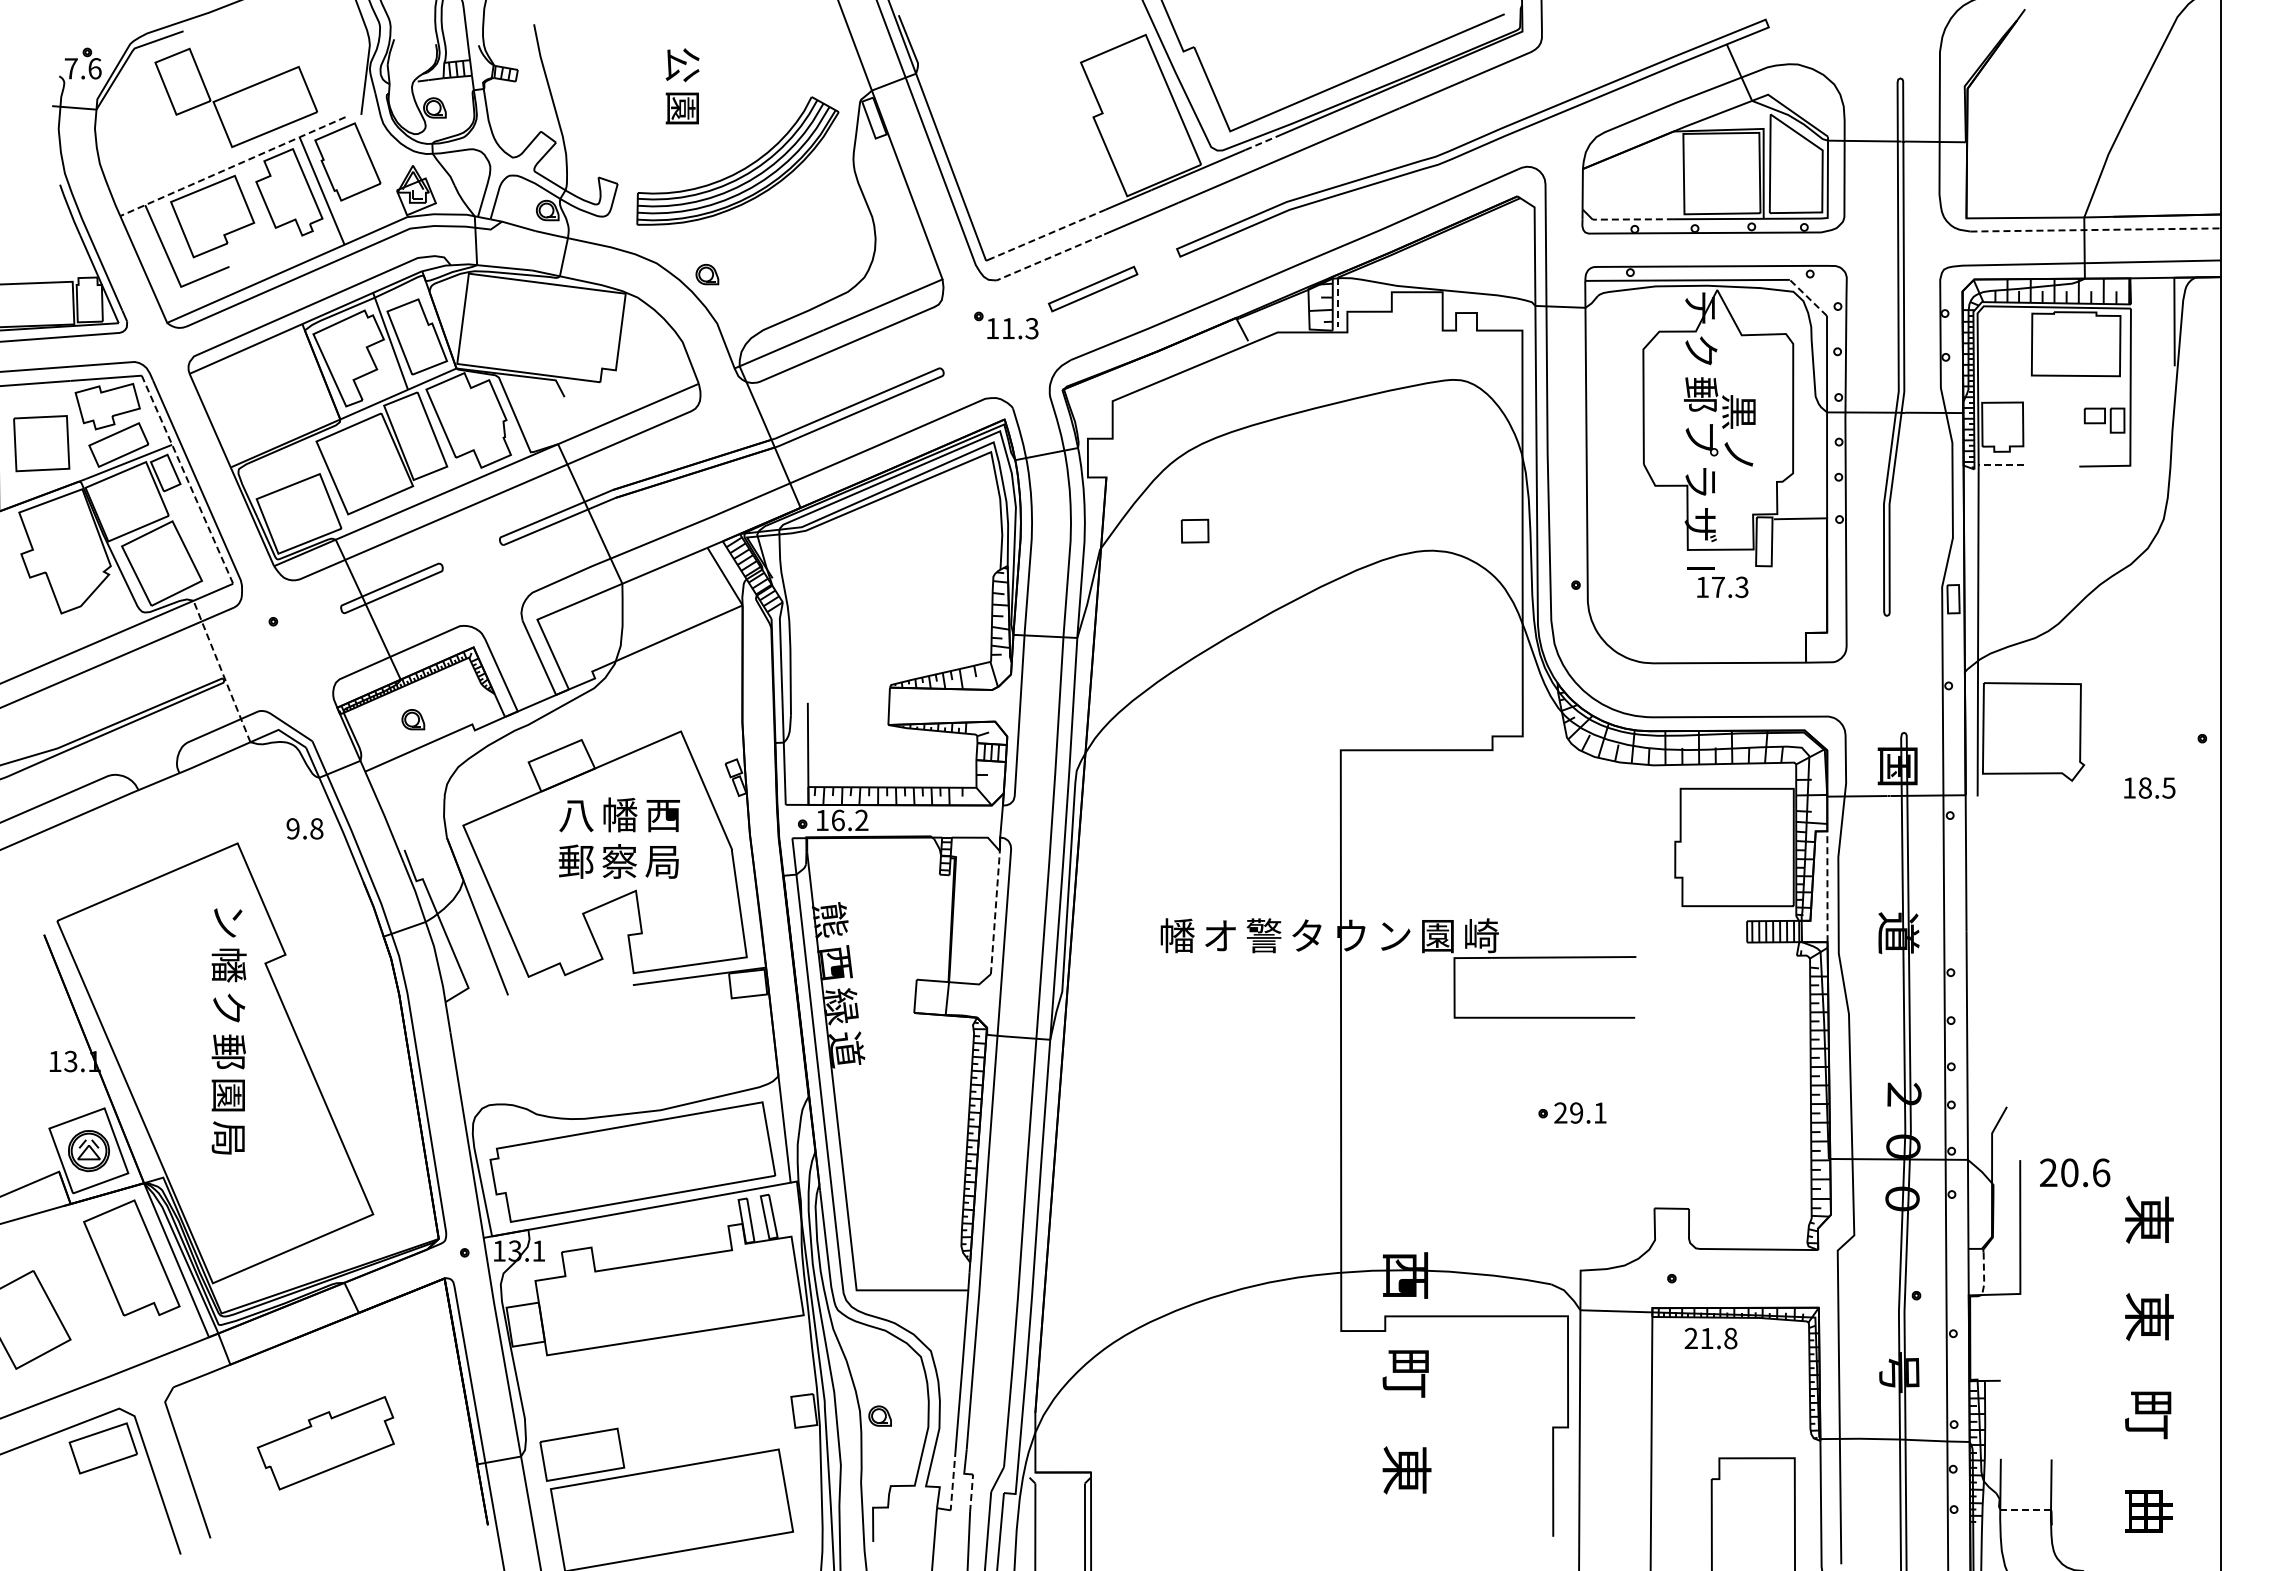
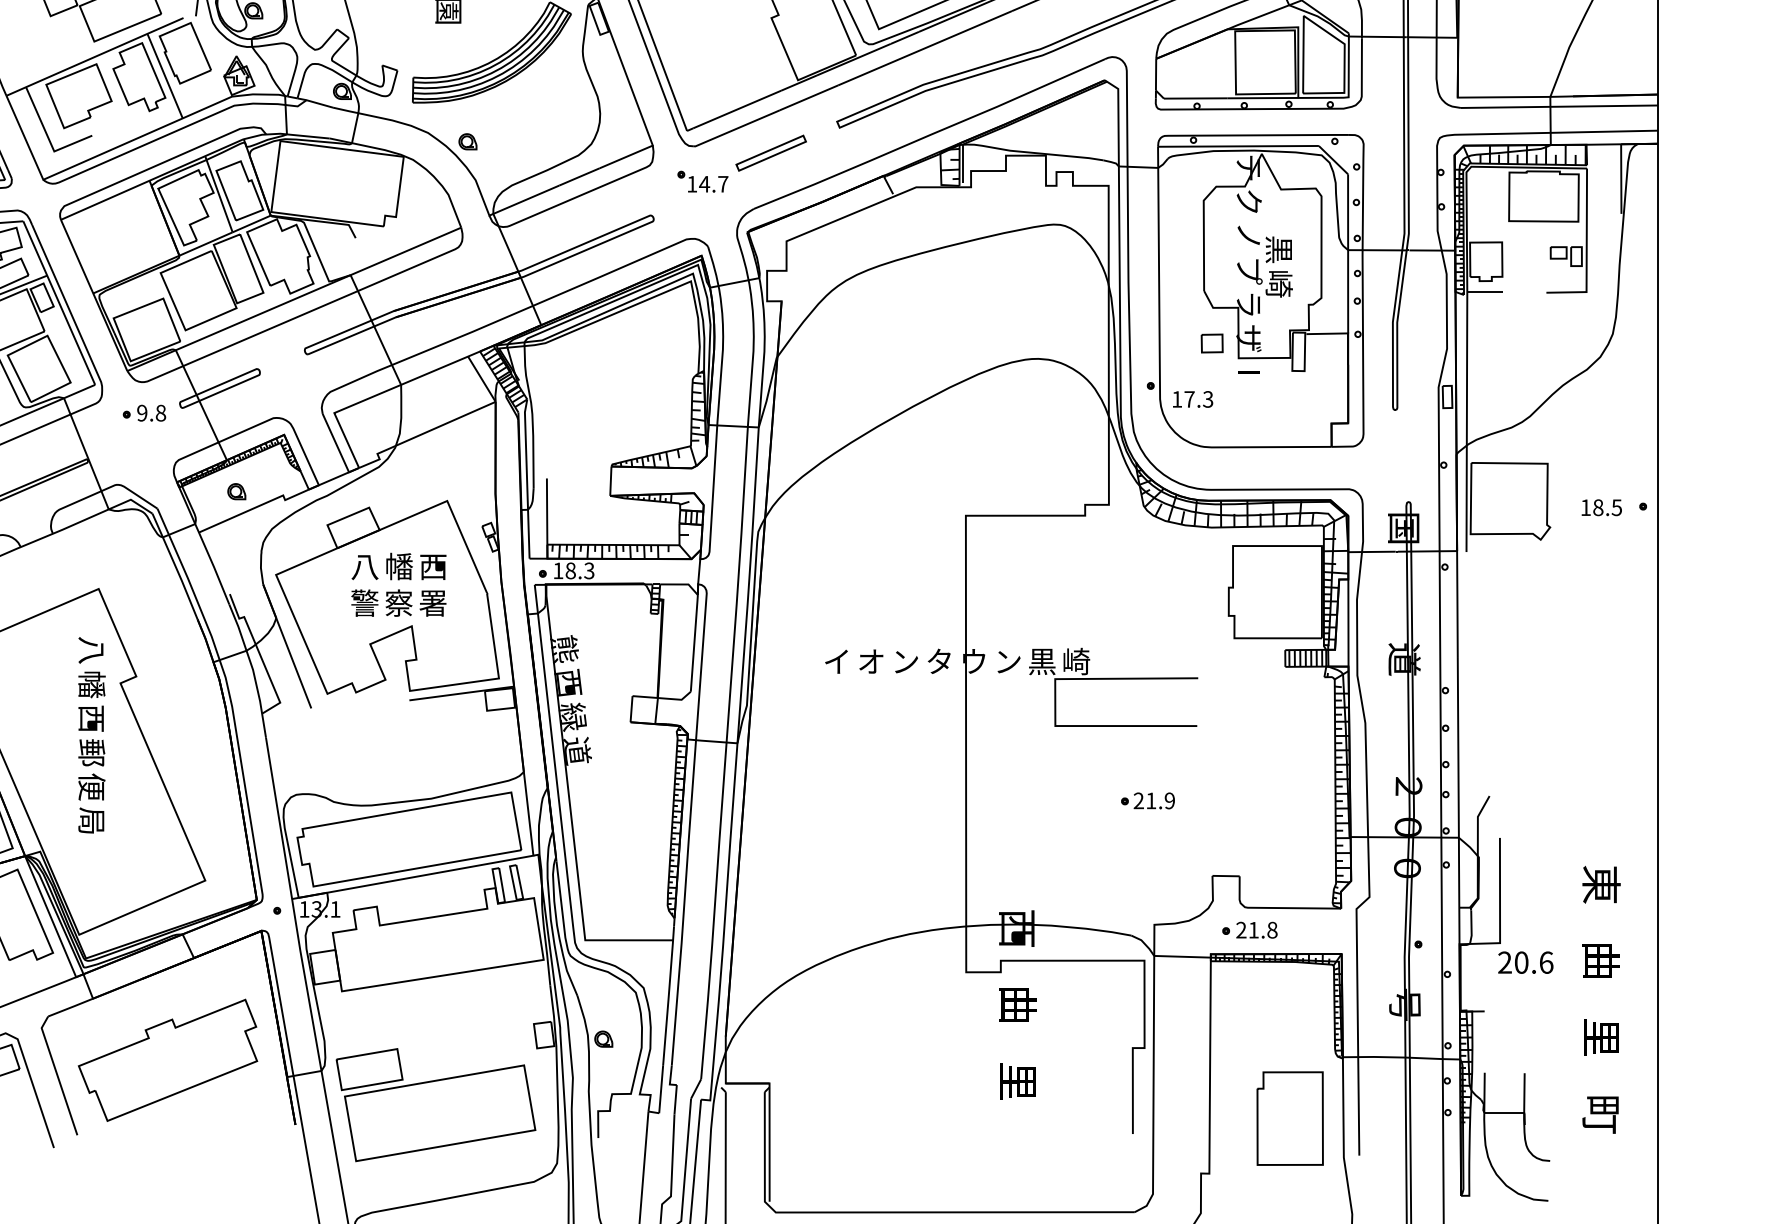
line: (1263, 142) -> (905, 37), dashed -> solid
line: (232, 166) -> (94, 56), dashed -> solid
line: (1633, 219) -> (1195, 98), dashed -> solid
line: (2095, 229) -> (1559, 106), dashed -> solid
line: (1049, 233) -> (736, 109), dashed -> solid
line: (1049, 257) -> (736, 128), dashed -> solid
line: (1808, 297) -> (1333, 159), dashed -> solid
line: (1337, 302) -> (963, 163), dashed -> solid
text: (1019, 328) -> (713, 184), 11.3 -> 14.7
text: (1701, 394) -> (1249, 236), 郵 -> ノ
text: (1739, 455) -> (1279, 284), ノ -> 崎
line: (2001, 465) -> (1485, 291), dashed -> solid
line: (187, 479) -> (59, 302), dashed -> solid
part: (1194, 530) -> (1211, 342), moved
text: (1722, 587) -> (1192, 399), moved
line: (221, 671) -> (86, 453), dashed -> solid
text: (2149, 787) -> (1601, 507), moved
text: (849, 820) -> (579, 570), 16.2 -> 18.3
text: (304, 828) -> (151, 412), moved
text: (575, 861) -> (364, 603), 郵 -> 警
text: (662, 861) -> (432, 603), 局 -> 署
line: (1827, 886) -> (1348, 622), dashed -> solid
line: (995, 911) -> (694, 642), dashed -> solid
text: (227, 921) -> (90, 650), ン -> 八
text: (1177, 935) -> (837, 661), 幡 -> イ
text: (1263, 935) -> (905, 661), 警 -> ン
text: (1437, 936) -> (1041, 662), 園 -> 黒
text: (228, 1008) -> (91, 718), ク -> 西
text: (228, 1095) -> (91, 787), 園 -> 便
text: (1588, 1112) -> (1160, 800), 29.1 -> 21.9
text: (2075, 1172) -> (1526, 962), moved
line: (1984, 1275) -> (1471, 928), dashed -> solid
text: (2149, 1316) -> (1601, 960), 東 -> 曲
text: (1710, 1338) -> (1256, 930), moved
text: (1406, 1373) -> (1017, 1005), 町 -> 曲
text: (2148, 1415) -> (1600, 1038), 町 -> 里
part: (325, 1443) -> (167, 1060), size x1.67
text: (1406, 1470) -> (1017, 1081), 東 -> 里
line: (953, 1480) -> (661, 1089), dashed -> solid
line: (971, 1493) -> (675, 1099), dashed -> solid
line: (2026, 1509) -> (1504, 1112), dashed -> solid
text: (2148, 1512) -> (1600, 1114), 曲 -> 町

